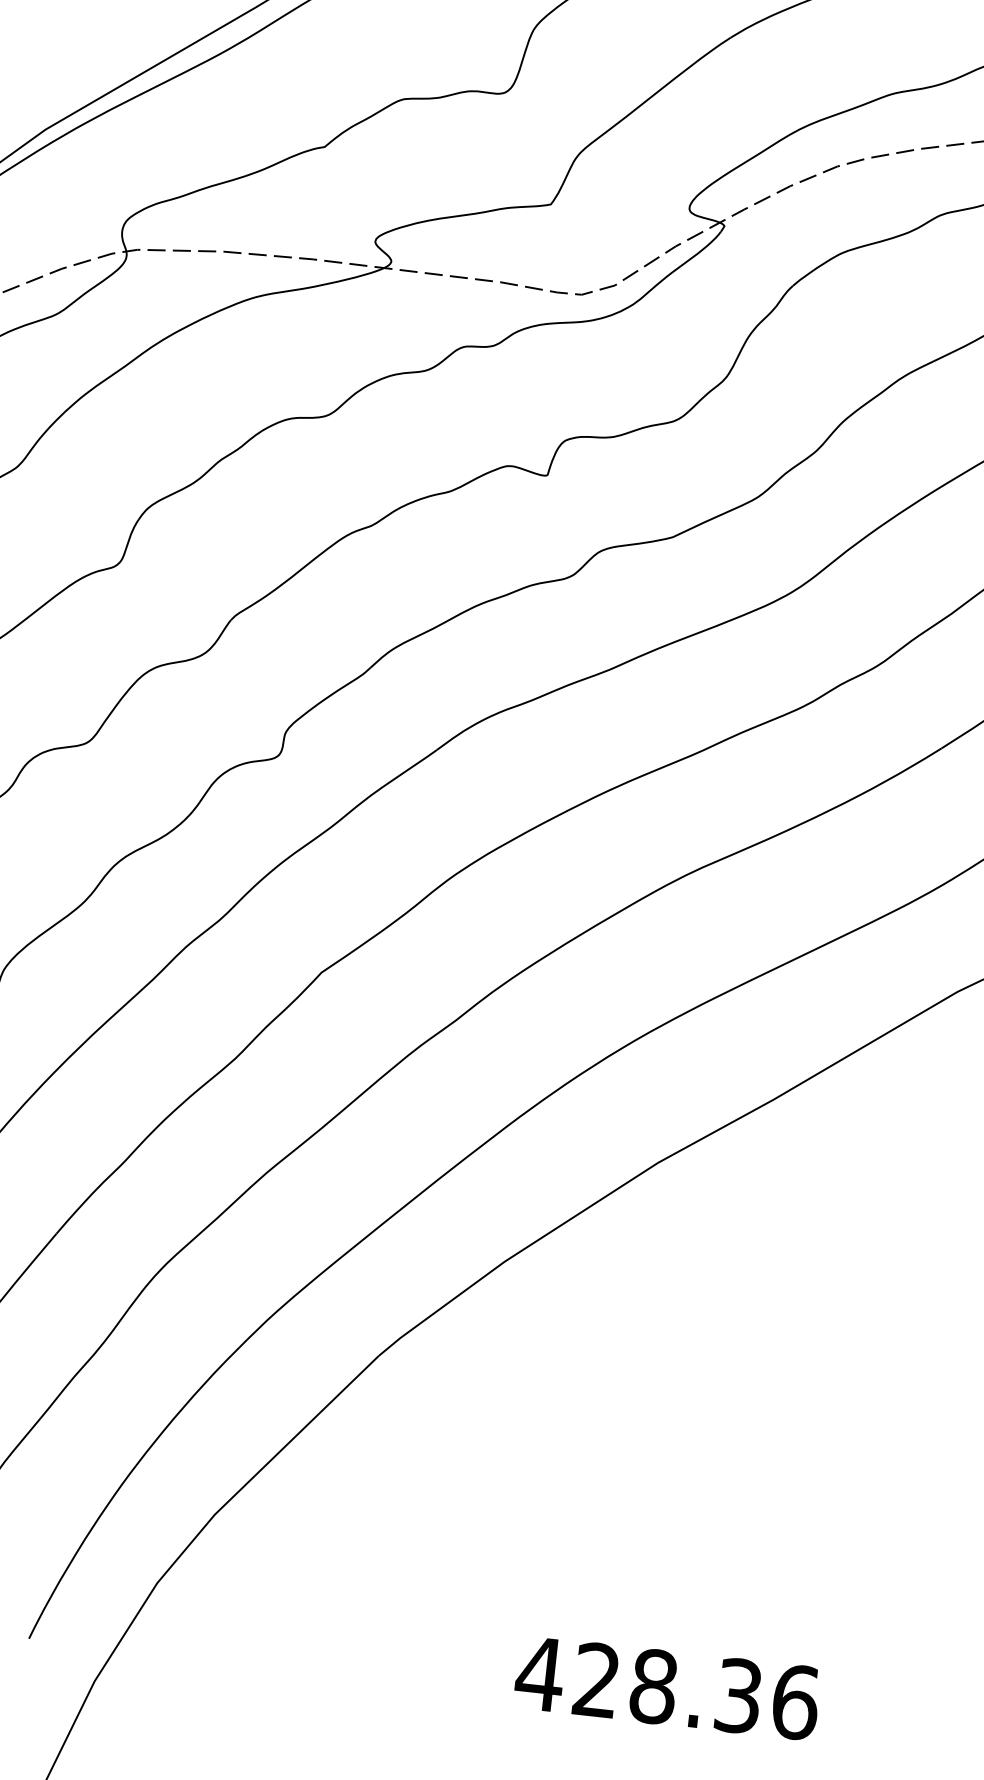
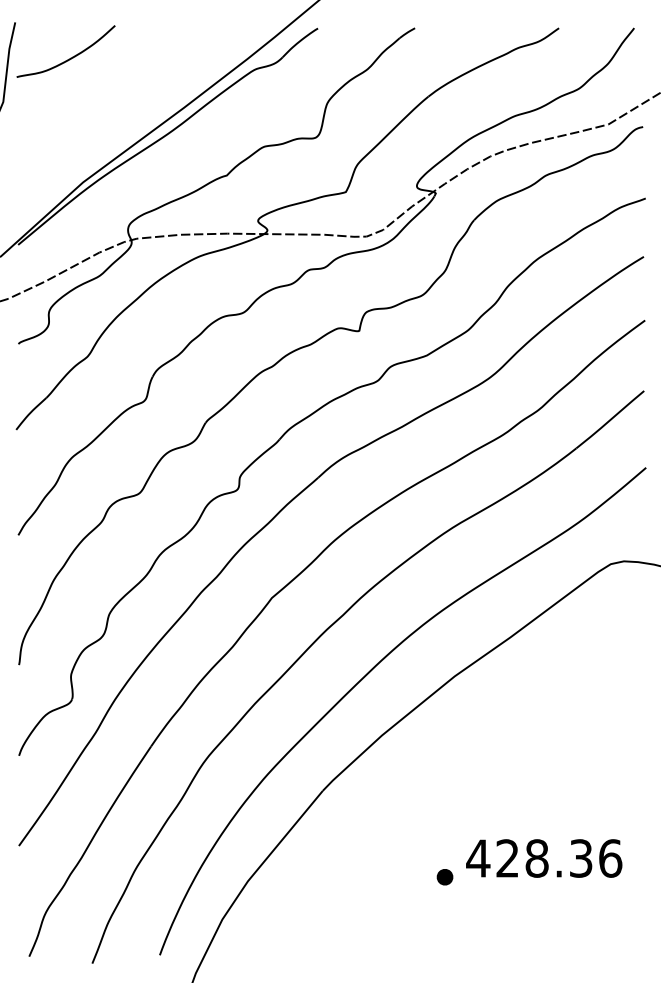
part: (595, 1549) -> (444, 877), added
text: (667, 1688) -> (544, 858), moved

